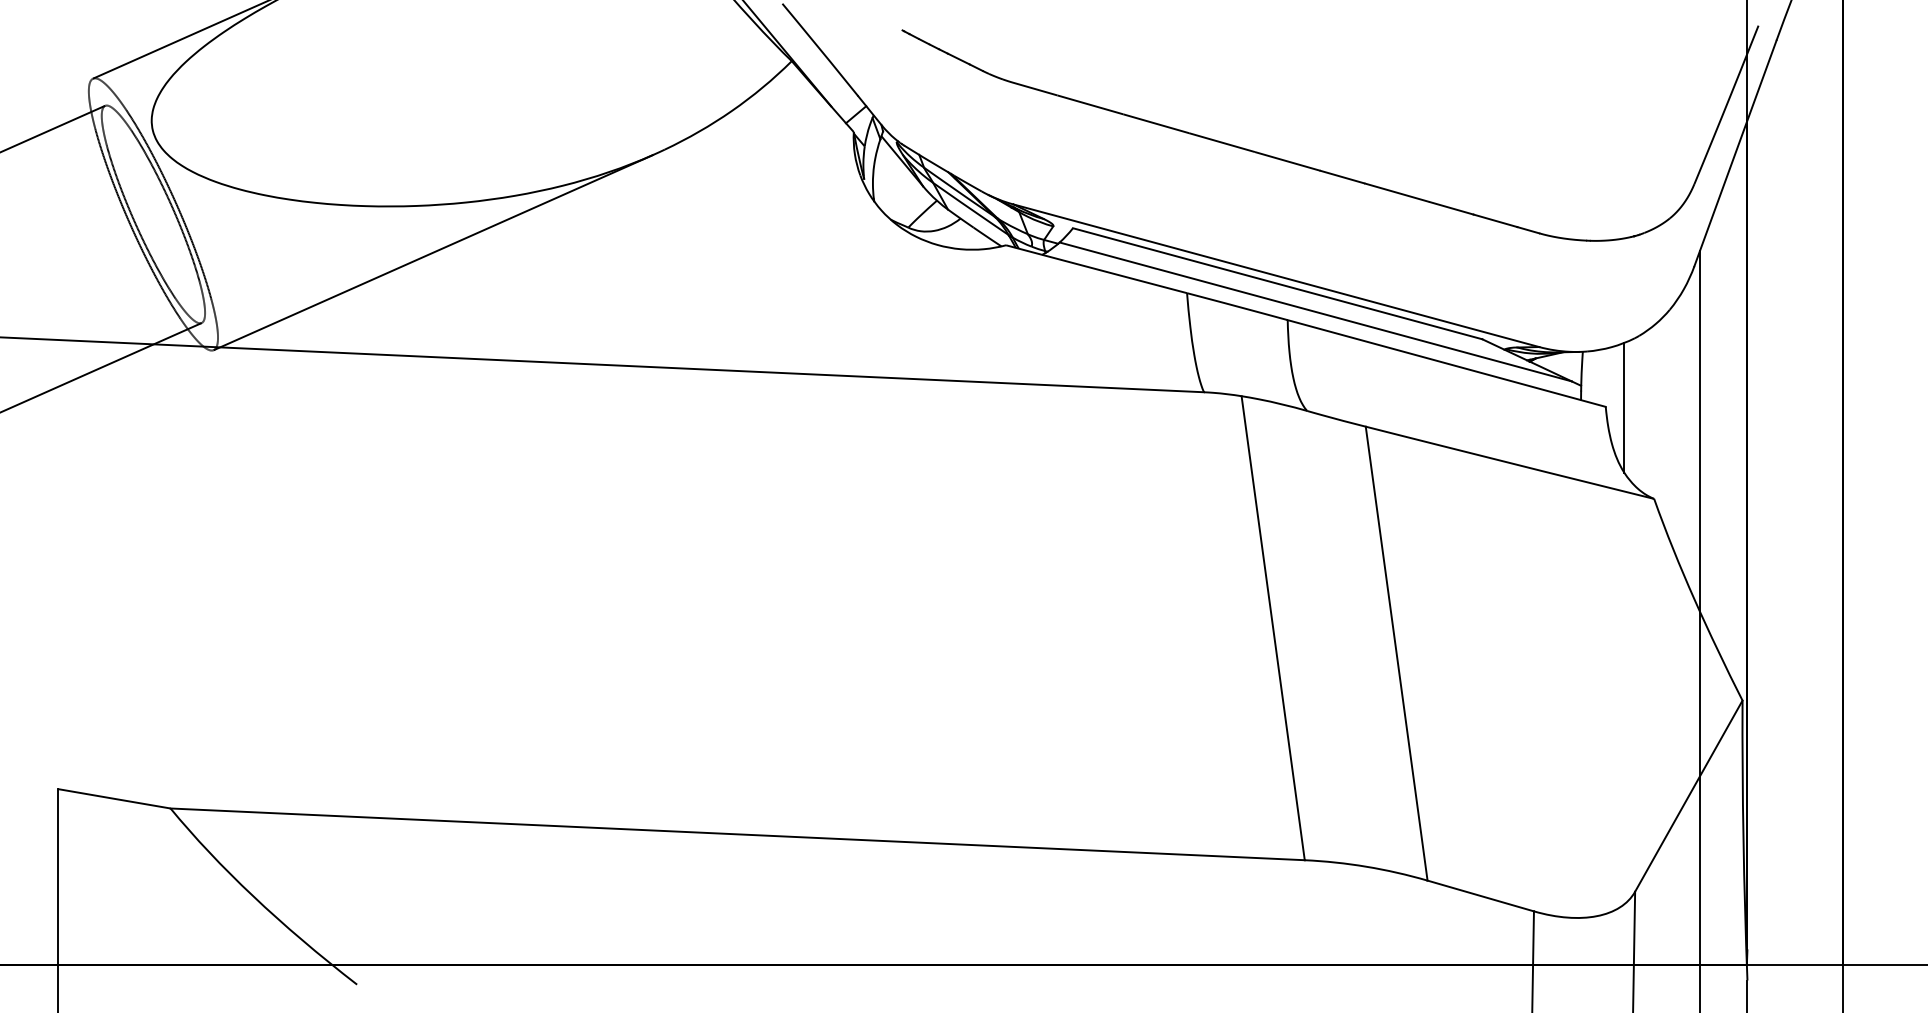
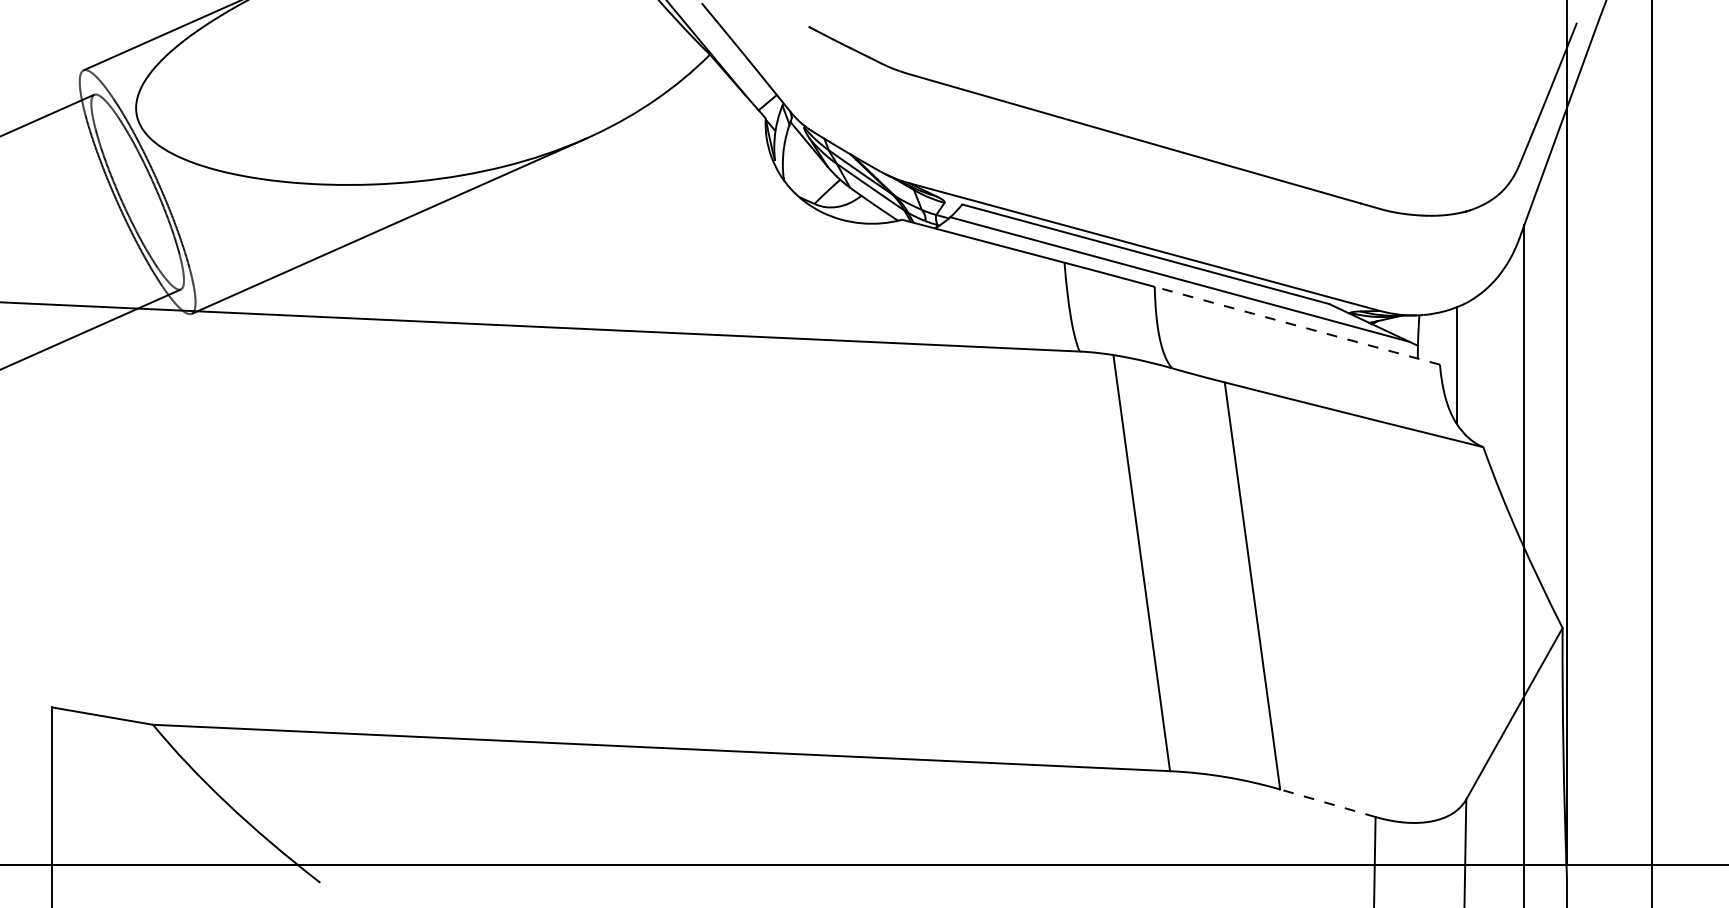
line: (1446, 363) -> (1297, 325), solid -> dashed
line: (1480, 896) -> (1327, 803), solid -> dashed

